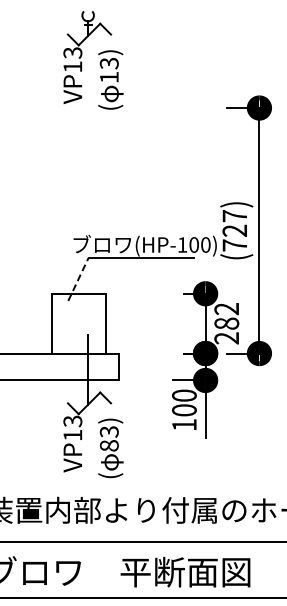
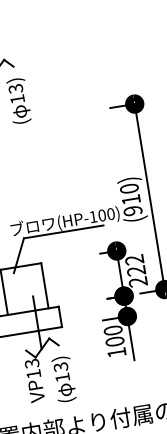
text: (234, 230) -> (130, 199), (727) -> (910)
line: (78, 279) -> (18, 255), dashed -> solid
text: (226, 323) -> (136, 270), 282 -> 222
text: (108, 445) -> (61, 377), 83) -> 13)

